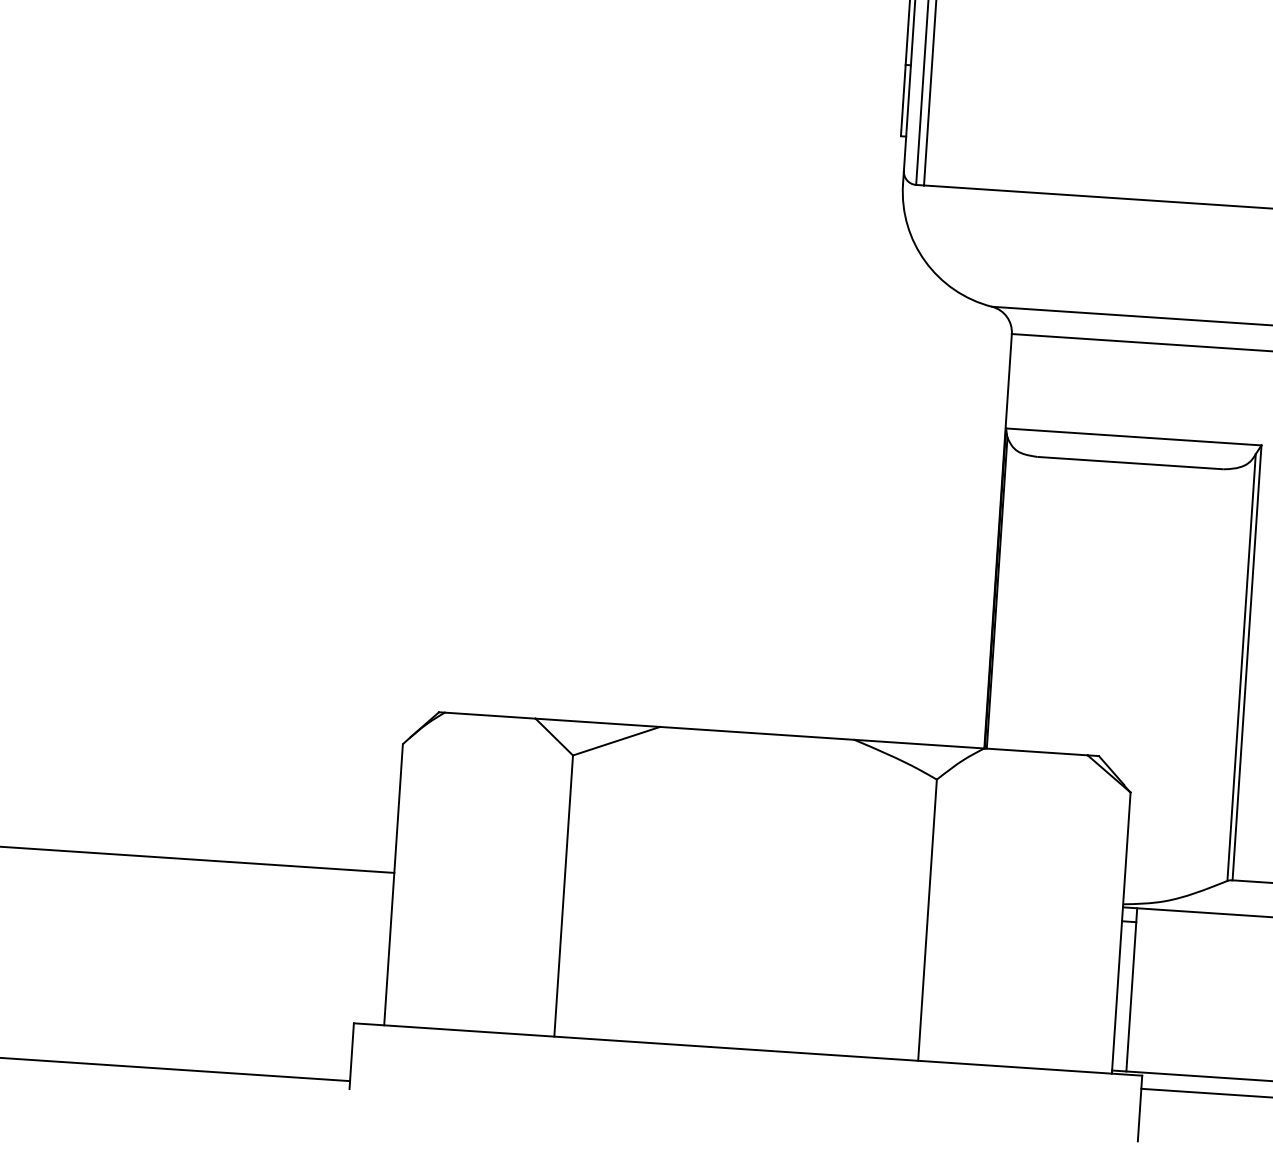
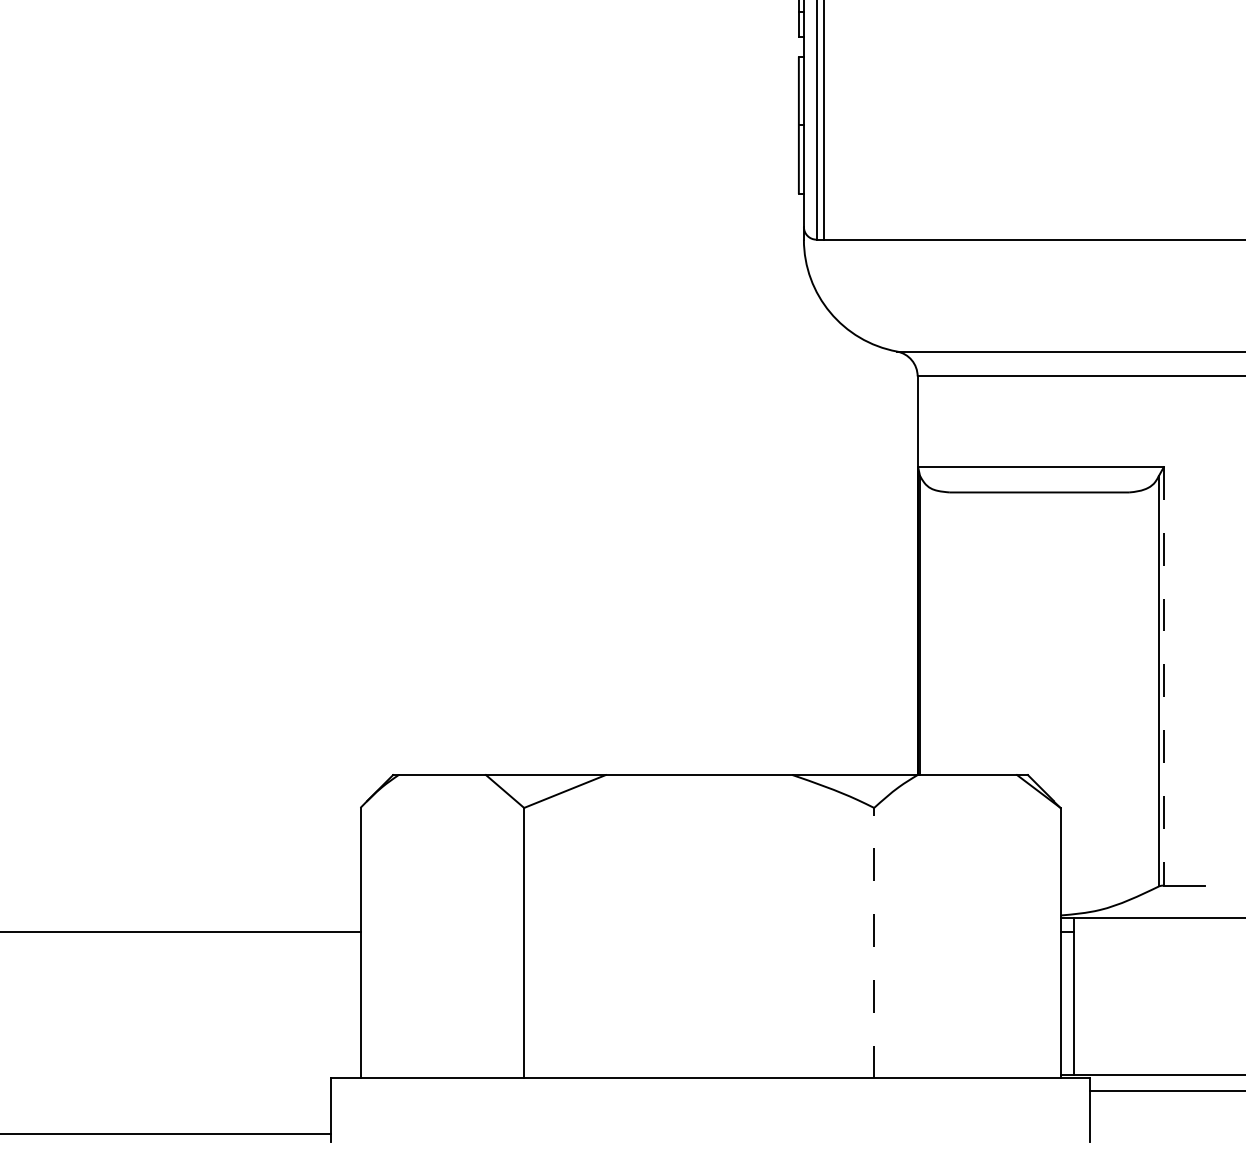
line: (1246, 662) -> (1163, 676), solid -> dashed
line: (927, 919) -> (874, 942), solid -> dashed

